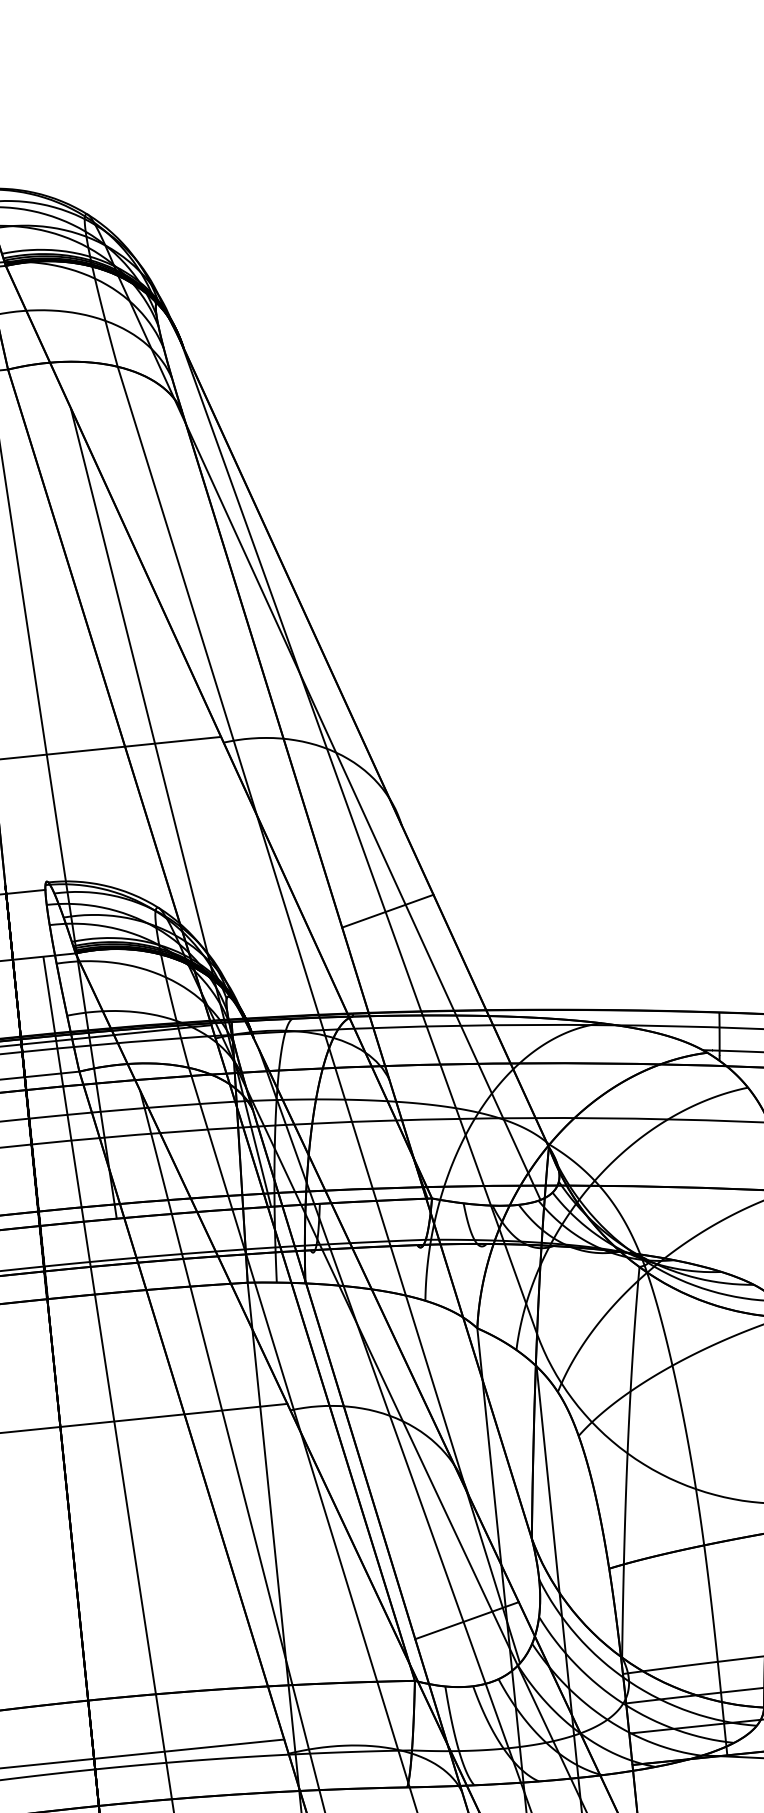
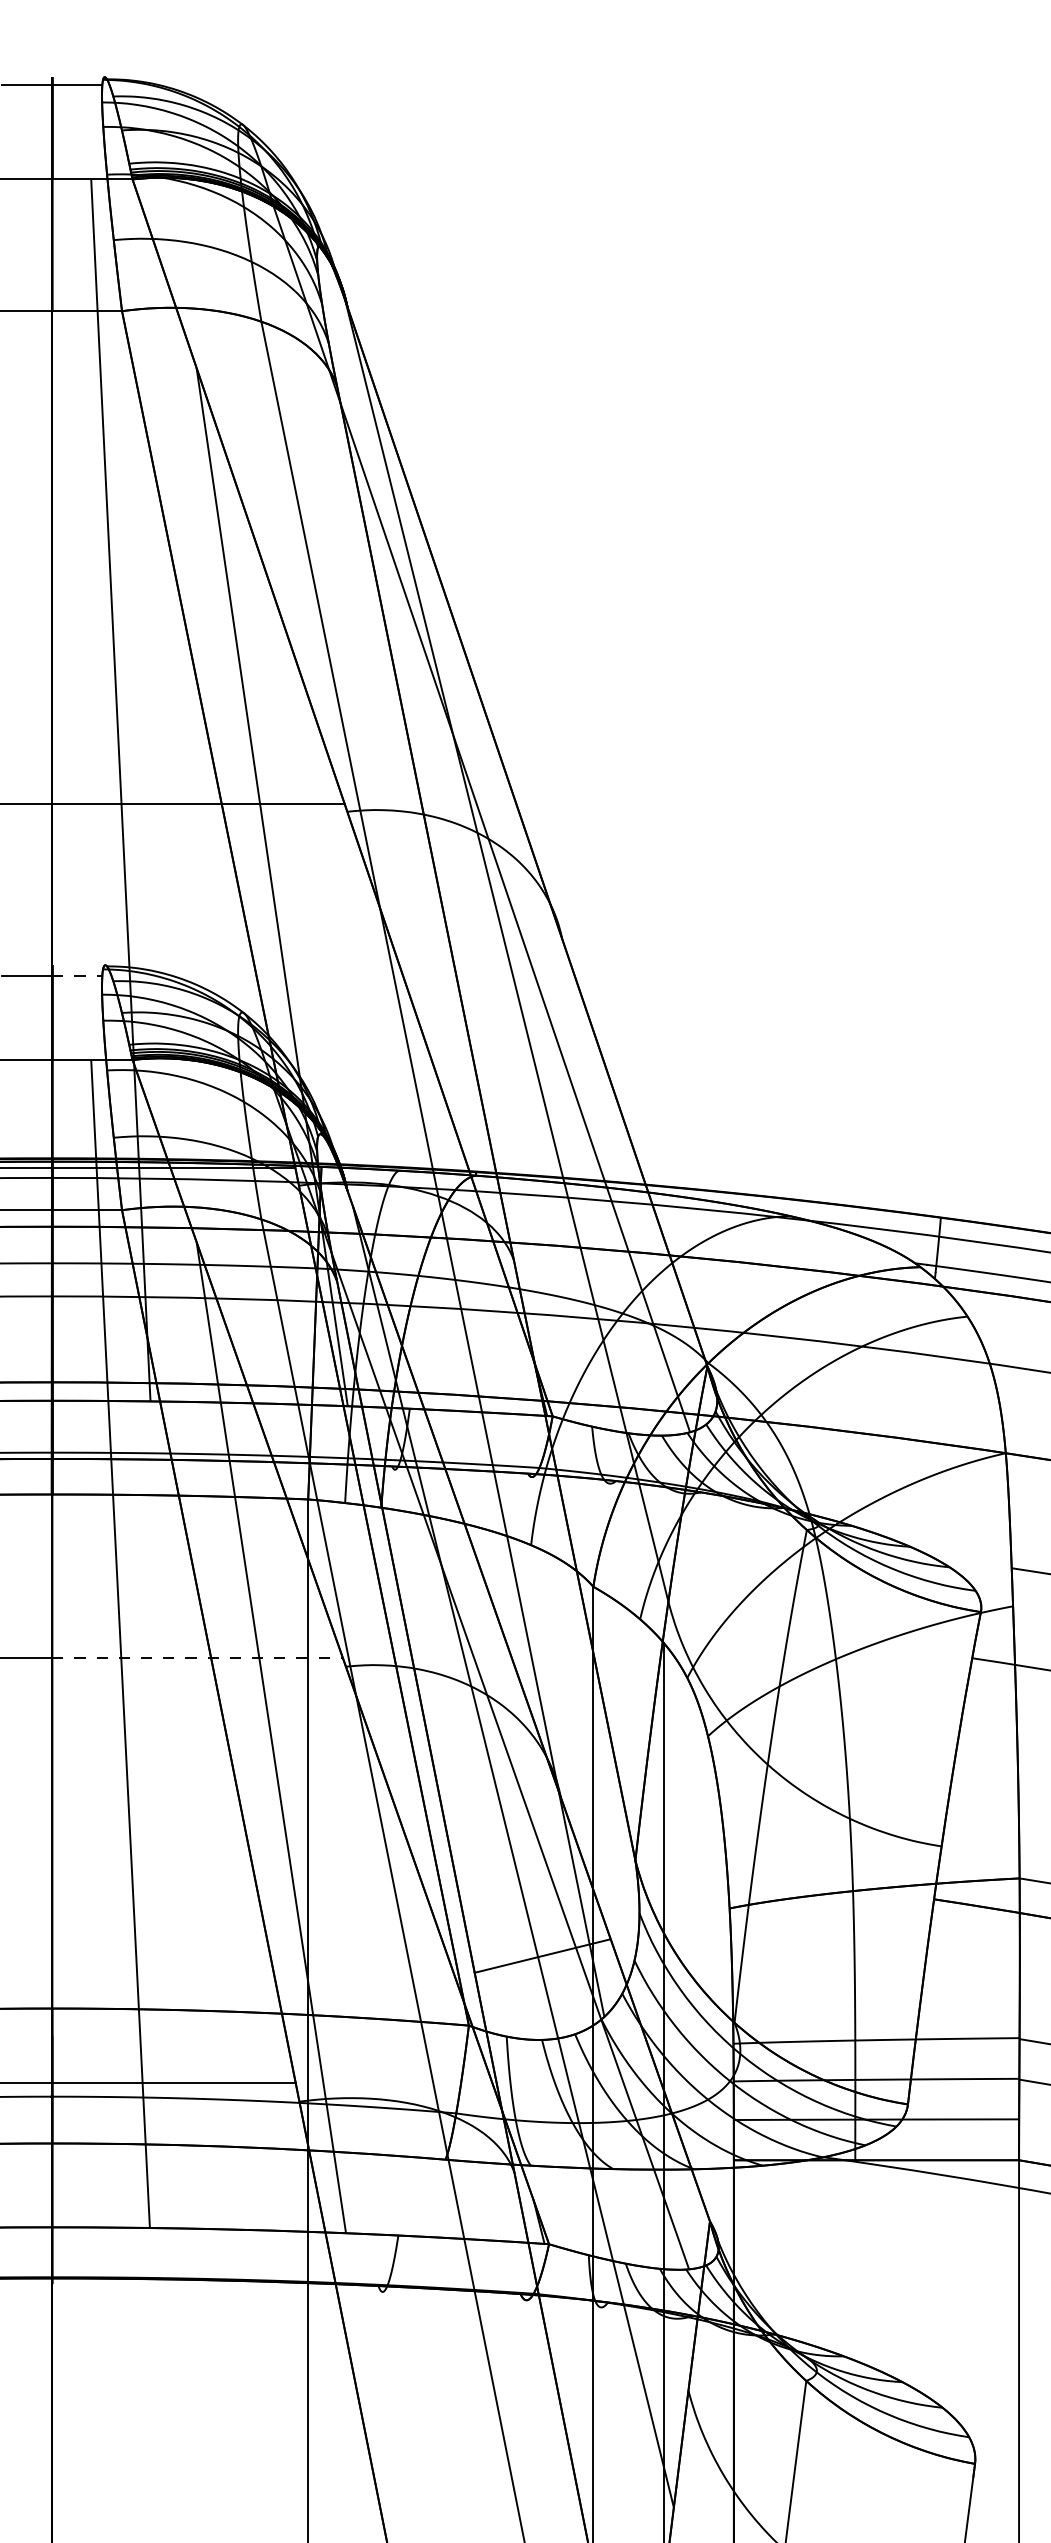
line: (25, 891) -> (77, 975), solid -> dashed
line: (387, 911) -> (533, 1046), removed
line: (174, 1415) -> (198, 1658), solid -> dashed

